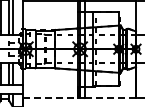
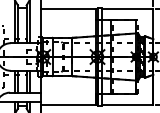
line: (51, 97) -> (68, 105), dashed -> solid
line: (110, 97) -> (127, 105), dashed -> solid

